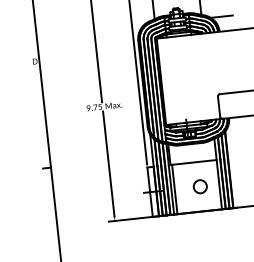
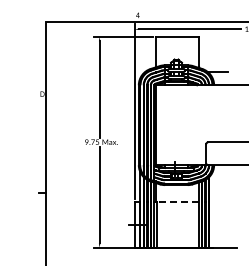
line: (194, 162) -> (178, 202), solid -> dashed
circle: (199, 186) -> (180, 224), removed

